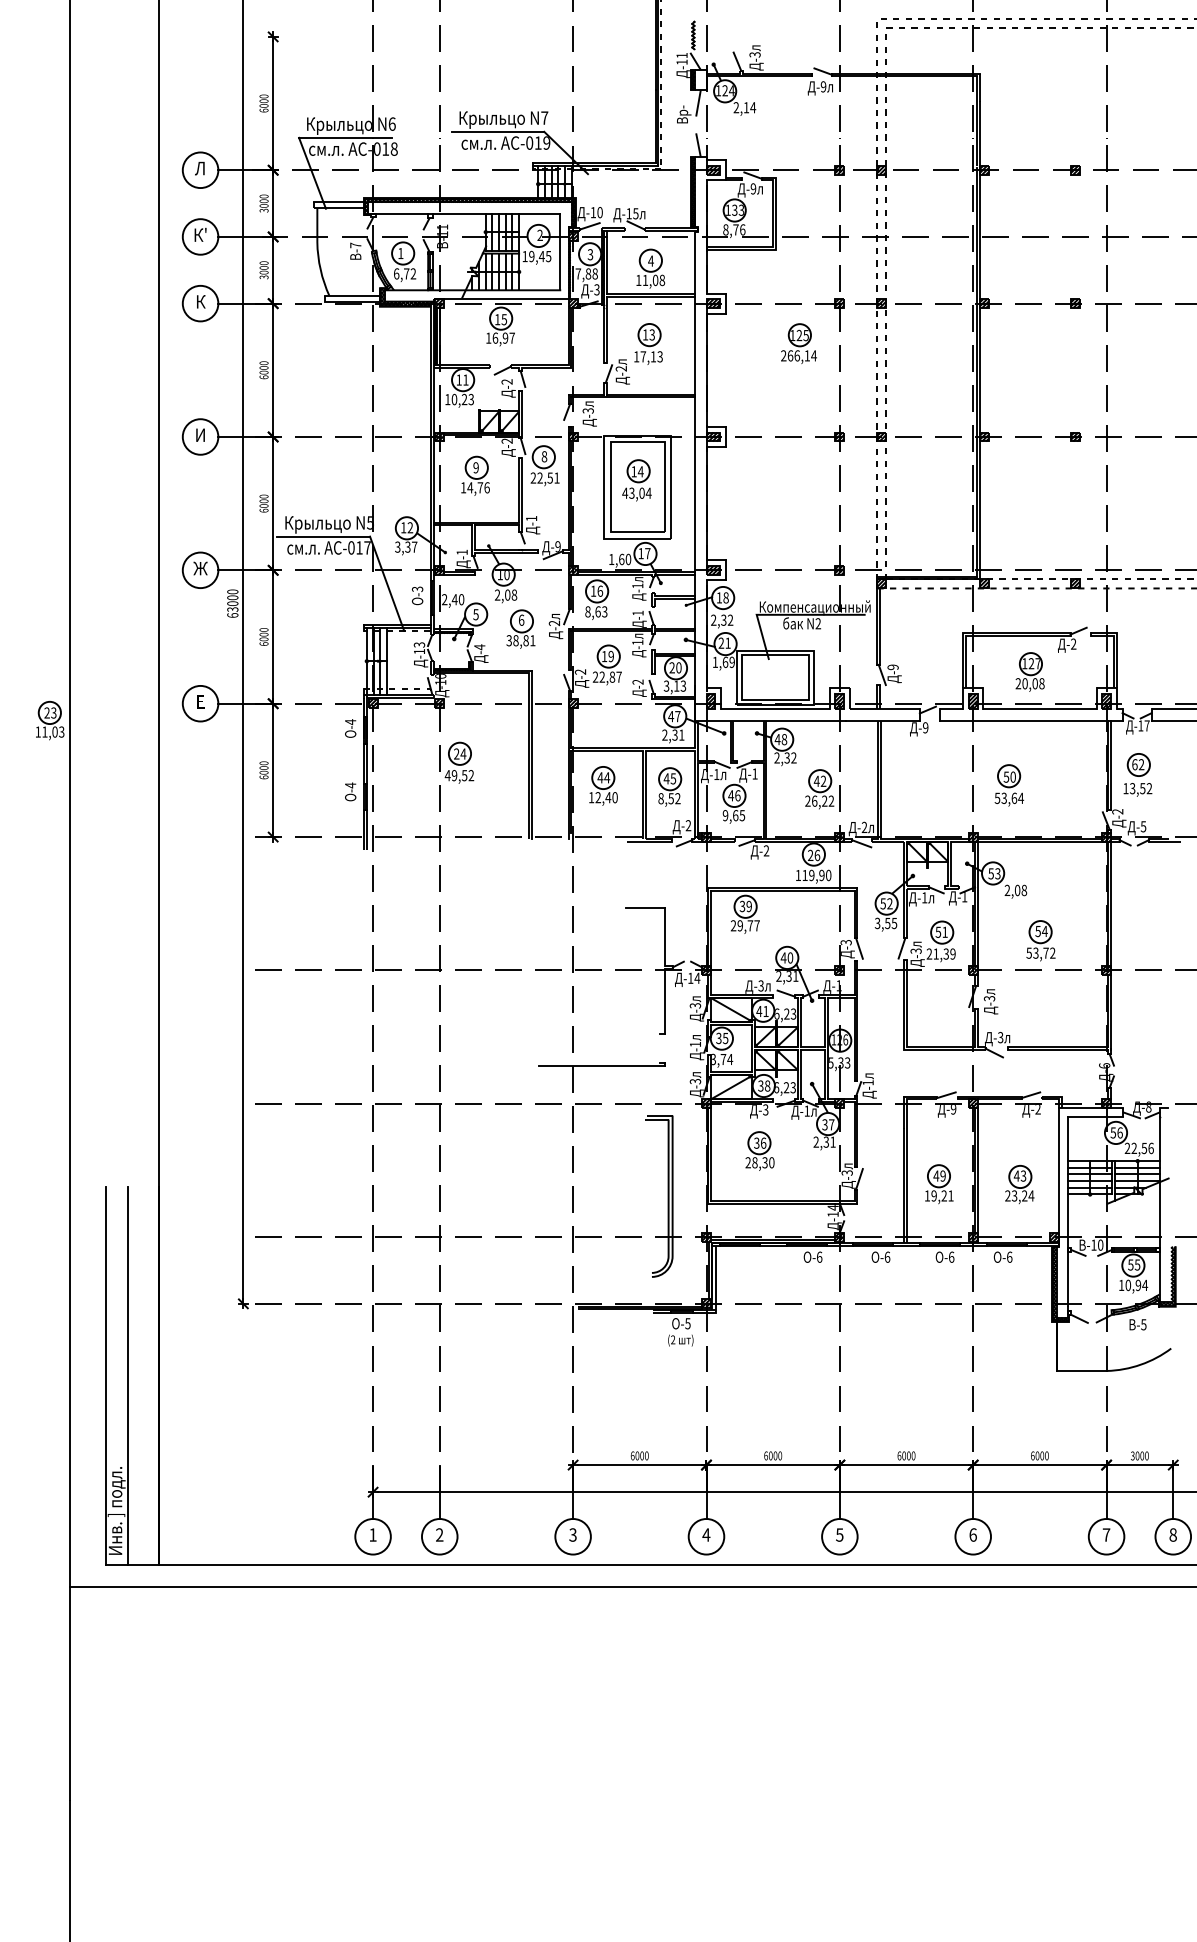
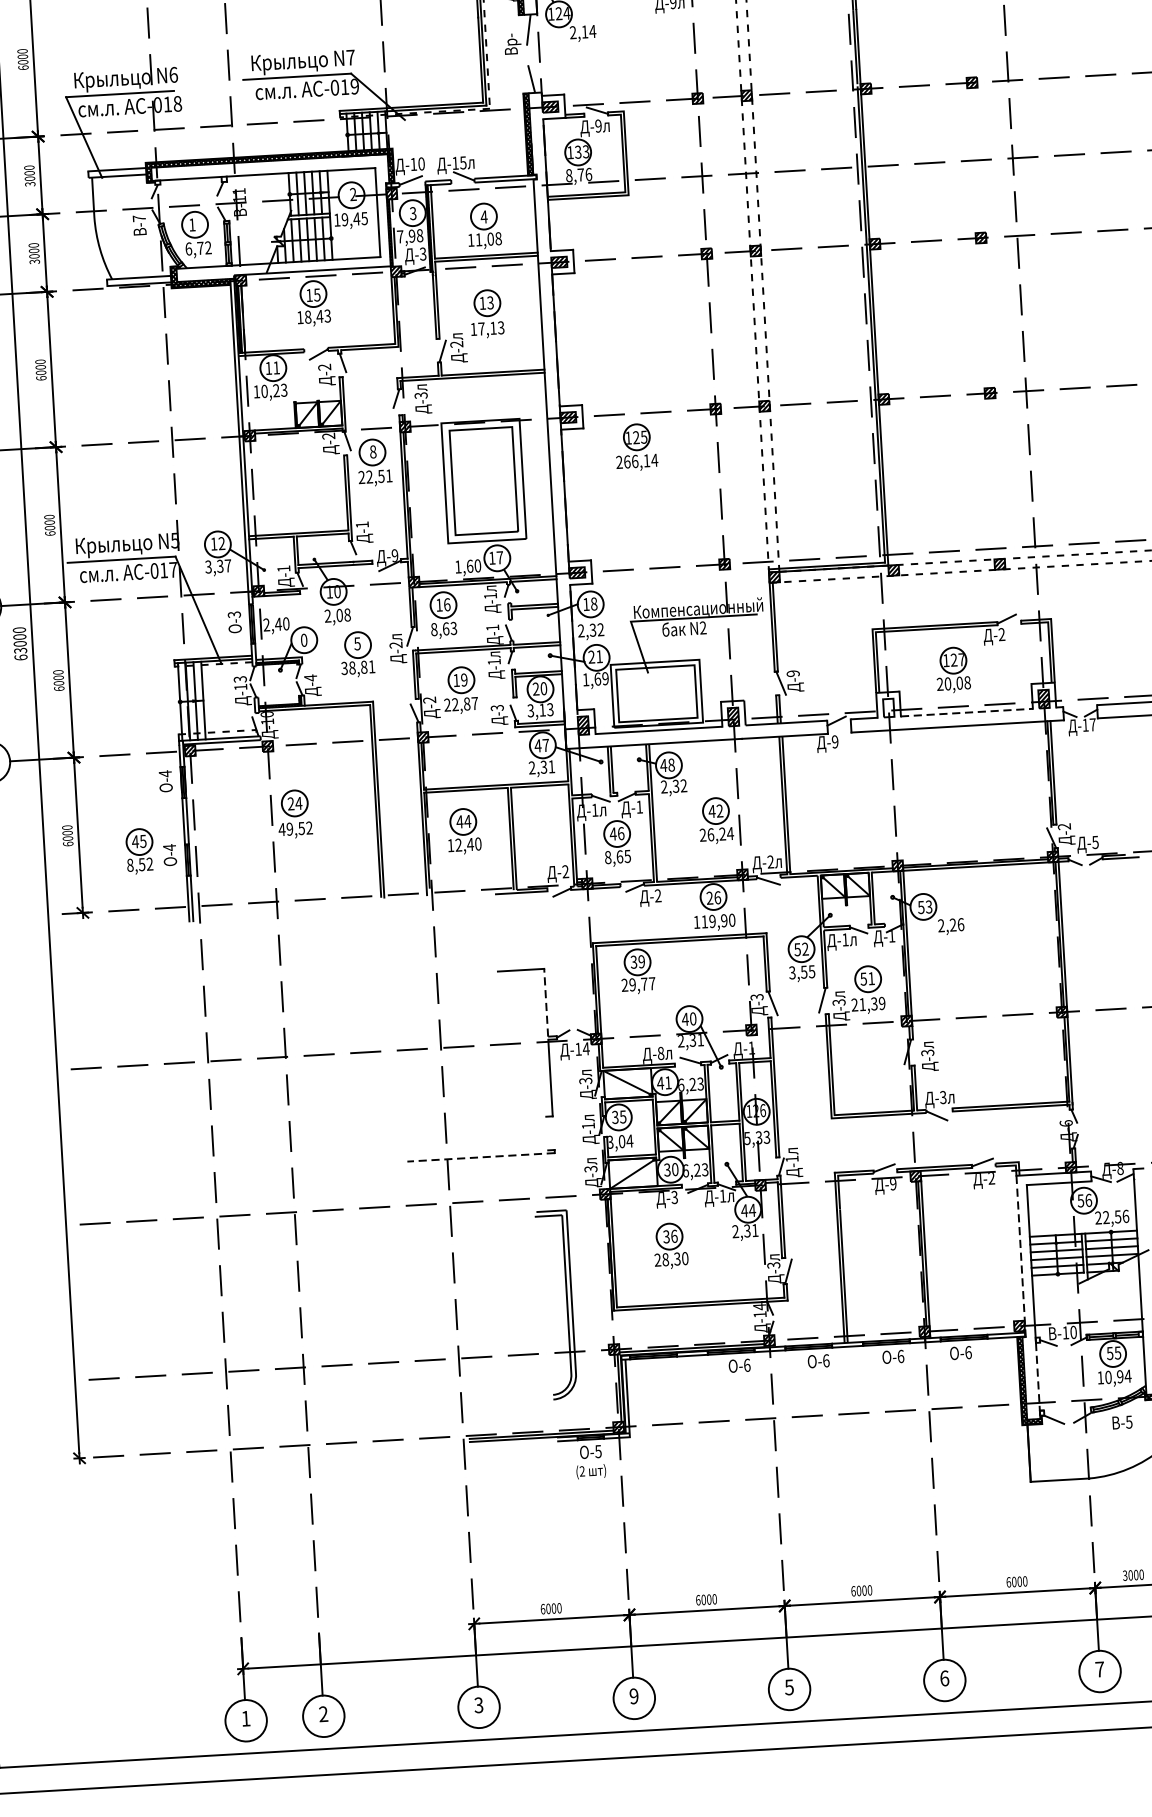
text: (588, 273) -> (412, 235), 7,88 -> 7,98
text: (503, 337) -> (317, 315), 16,97 -> 18,43
part: (798, 343) -> (635, 447), moved
part: (475, 475) -> (294, 478), removed
part: (636, 480) -> (481, 473), removed
text: (475, 614) -> (303, 640), 5 -> 0
text: (521, 619) -> (357, 642), 6 -> 5
text: (638, 681) -> (497, 707), -2 -> -3
hatch: (972, 701) -> (887, 708), removed
line: (1039, 709) -> (966, 712), solid -> dashed
part: (1137, 774) -> (1084, 782), removed
part: (1009, 785) -> (936, 803), removed
part: (670, 786) -> (140, 850), moved
text: (831, 800) -> (730, 832), 26,22 -> 26,24
text: (725, 815) -> (608, 857), 9,65 -> 8,65
text: (1020, 890) -> (956, 924), 2,08 -> 2,26
line: (665, 936) -> (546, 1002), solid -> dashed
part: (1040, 940) -> (983, 981), removed
text: (760, 985) -> (660, 1052), -3 -> -8
text: (723, 1059) -> (622, 1141), 3,74 -> 3,04
line: (601, 1066) -> (480, 1157), solid -> dashed
text: (767, 1086) -> (675, 1170), 38 -> 30
text: (828, 1124) -> (748, 1210), 37 -> 44
line: (1059, 1177) -> (1021, 1256), solid -> dashed
part: (939, 1184) -> (881, 1272), removed
part: (1019, 1184) -> (975, 1267), removed
line: (1067, 1279) -> (1037, 1374), solid -> dashed
text: (706, 1534) -> (634, 1695), 4 -> 9

